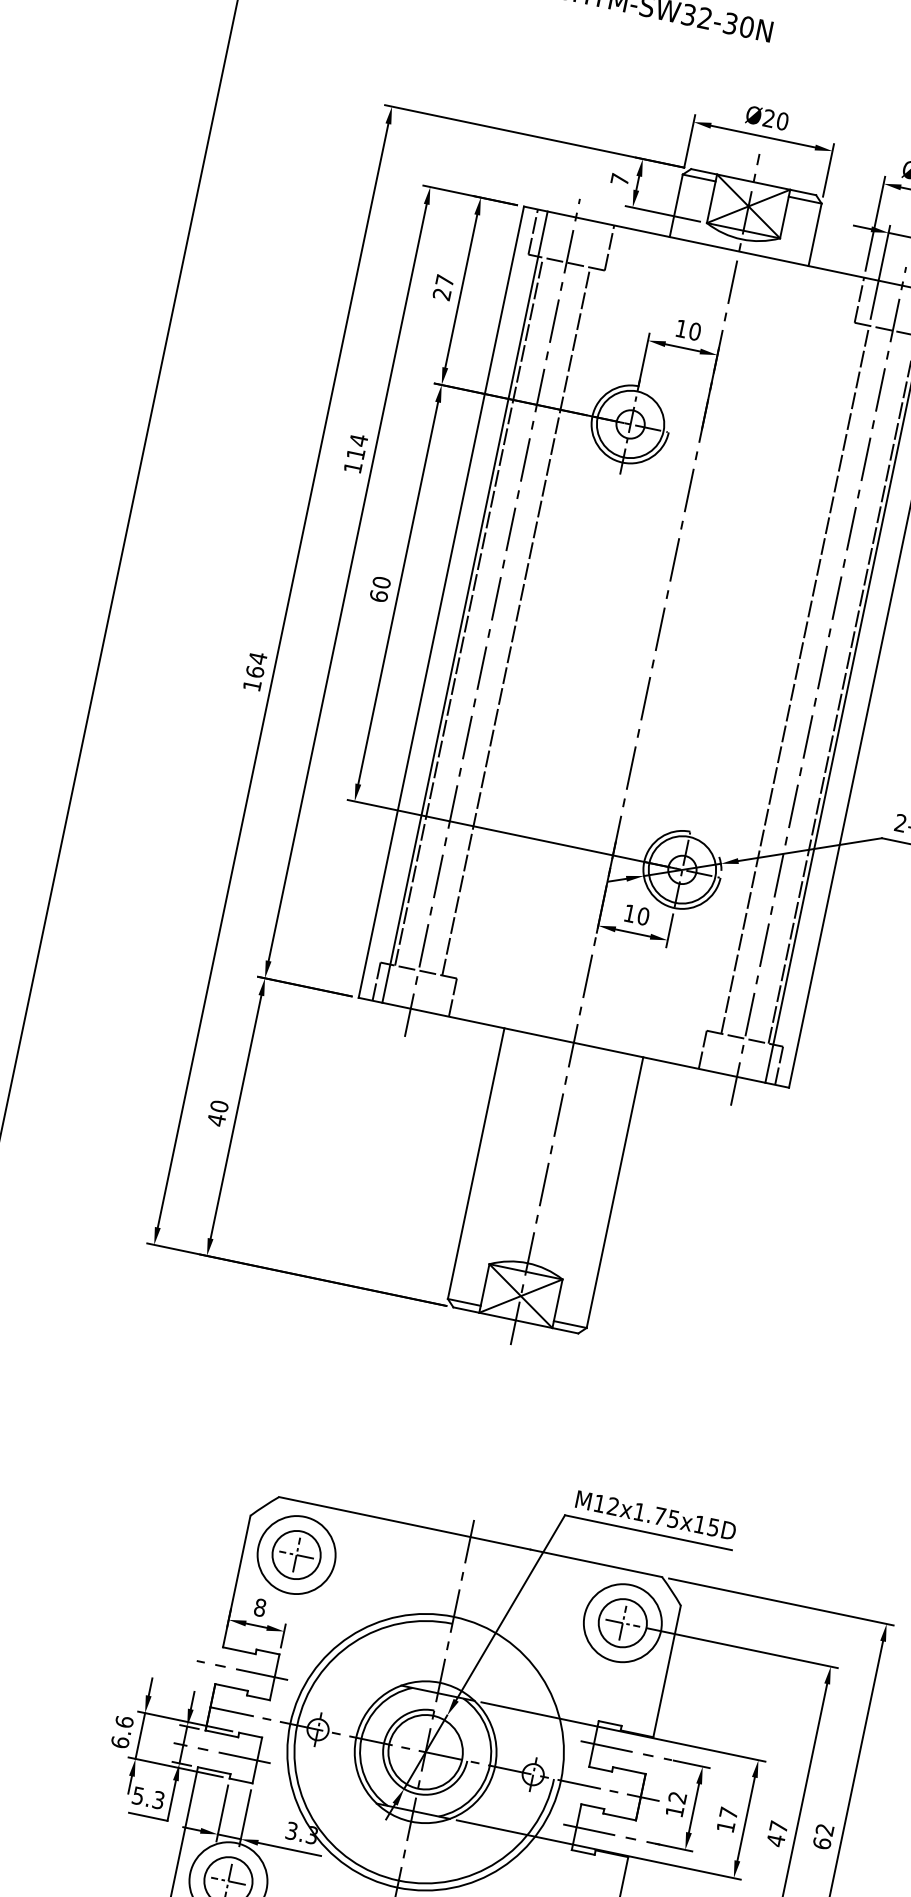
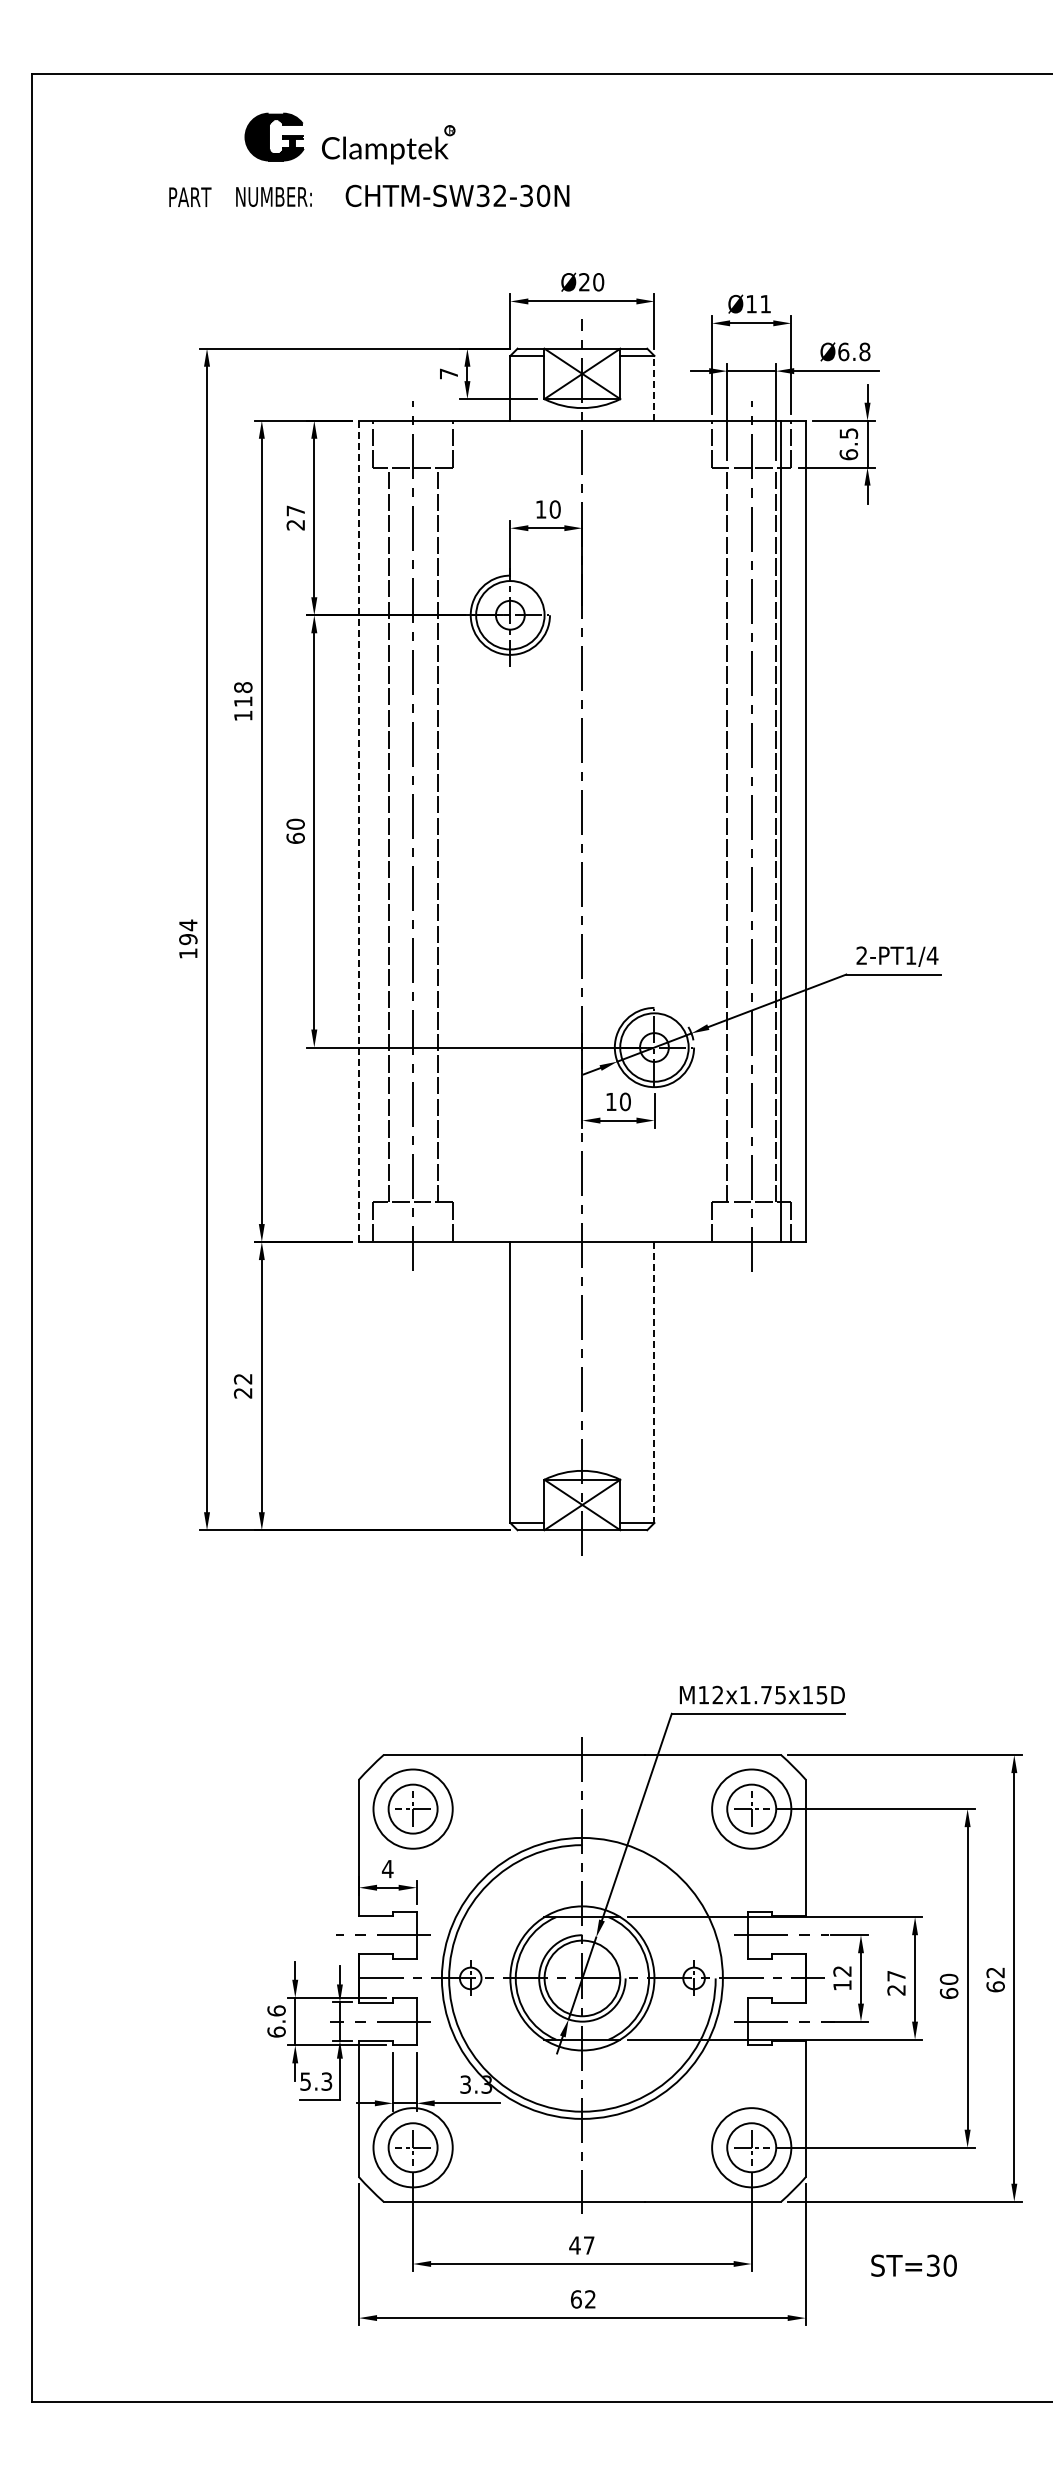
line: (815, 234) -> (654, 387), solid -> dashed
text: (358, 440) -> (243, 687), 114 -> 118
line: (441, 602) -> (359, 831), solid -> dashed
line: (464, 607) -> (383, 831), removed
text: (255, 672) -> (188, 939), 164 -> 194
text: (217, 1113) -> (242, 1386), 40 -> 22
line: (614, 1193) -> (654, 1383), solid -> dashed
text: (259, 1607) -> (387, 1868), 8 -> 4
text: (725, 1827) -> (896, 1990), 17 -> 27
text: (776, 1833) -> (948, 1986), 47 -> 60

